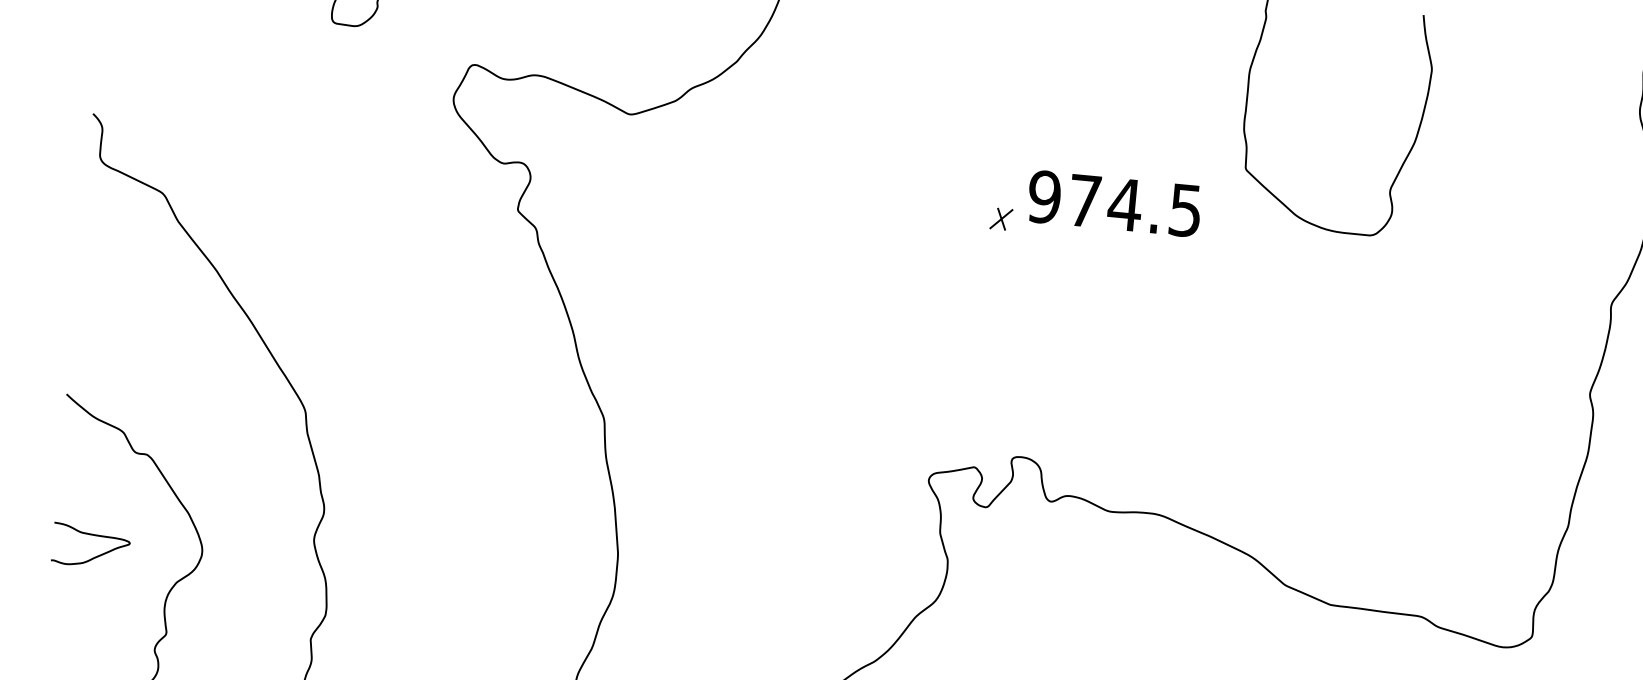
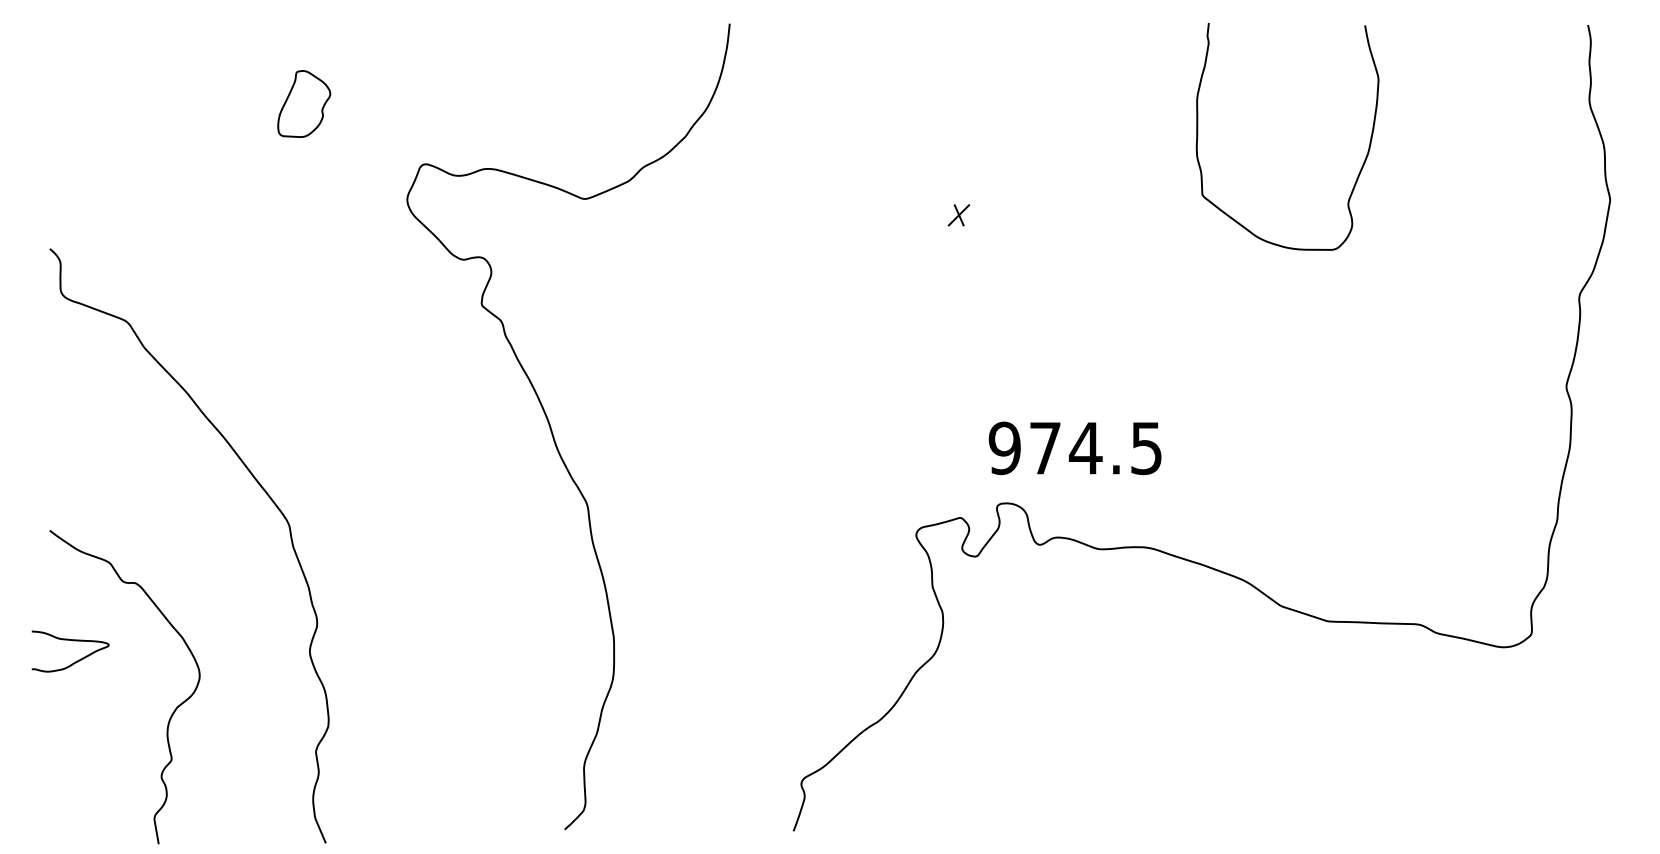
text: (1113, 203) -> (1074, 448), moved
part: (1000, 219) -> (958, 215), moved
curve: (95, 536) -> (73, 641), moved

